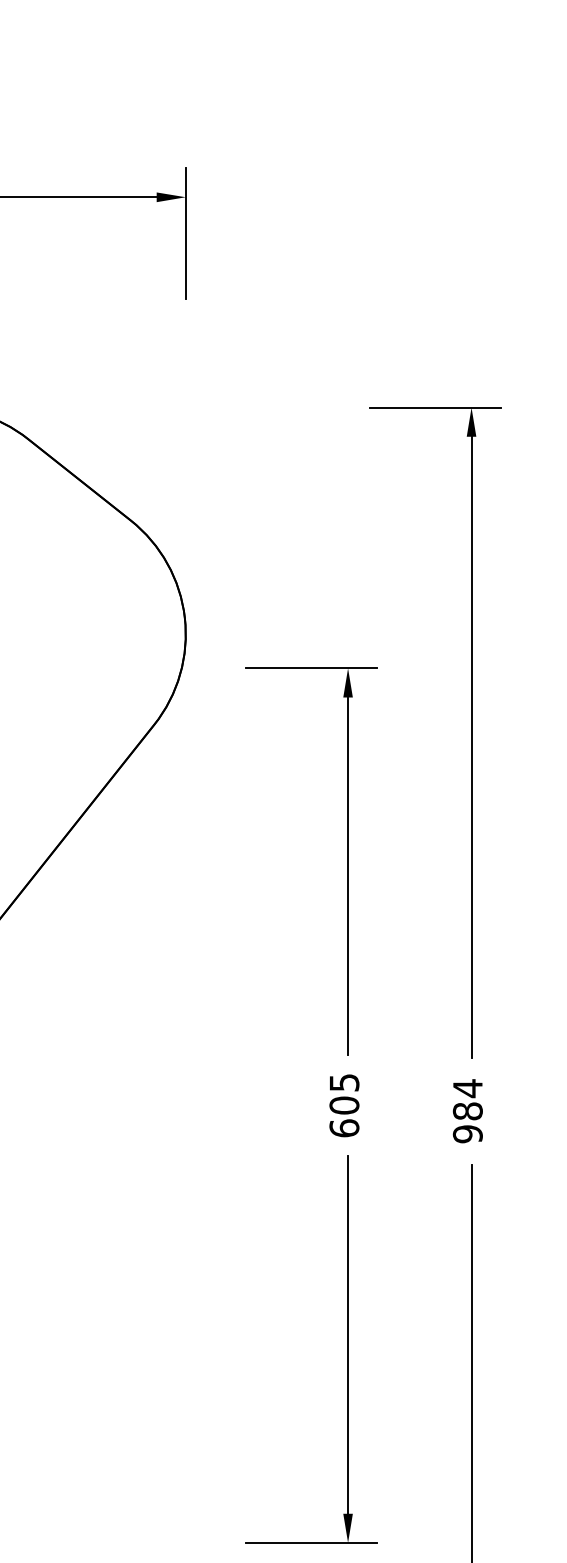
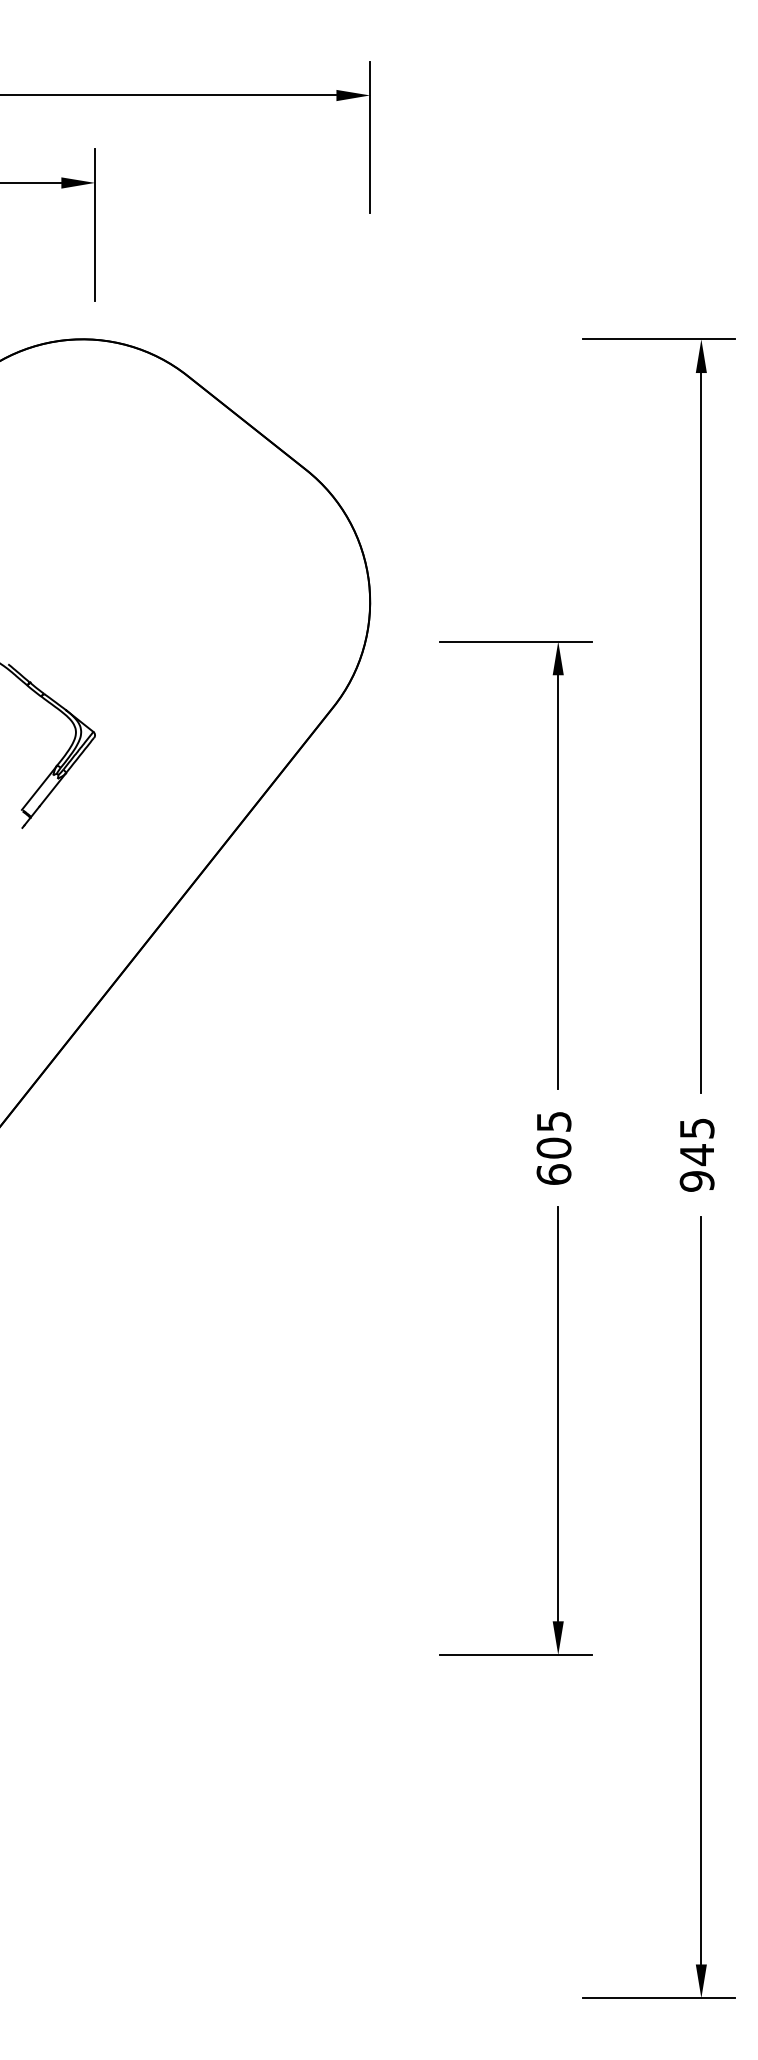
text: (467, 1099) -> (696, 1141), 984 -> 945

